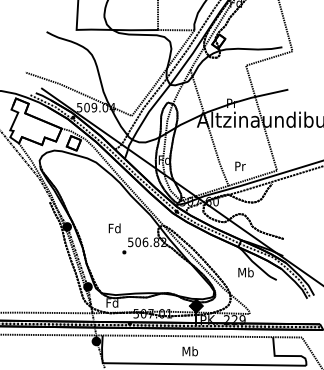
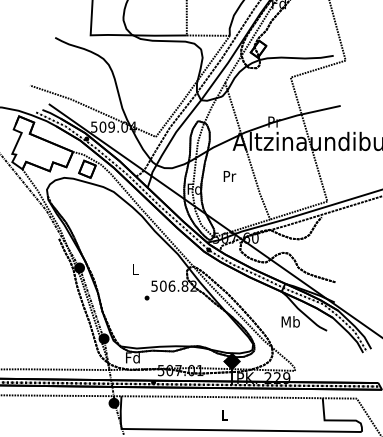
text: (240, 165) -> (229, 175), moved
text: (114, 228) -> (135, 269), Fd -> L
text: (189, 351) -> (223, 415), Mb -> L

